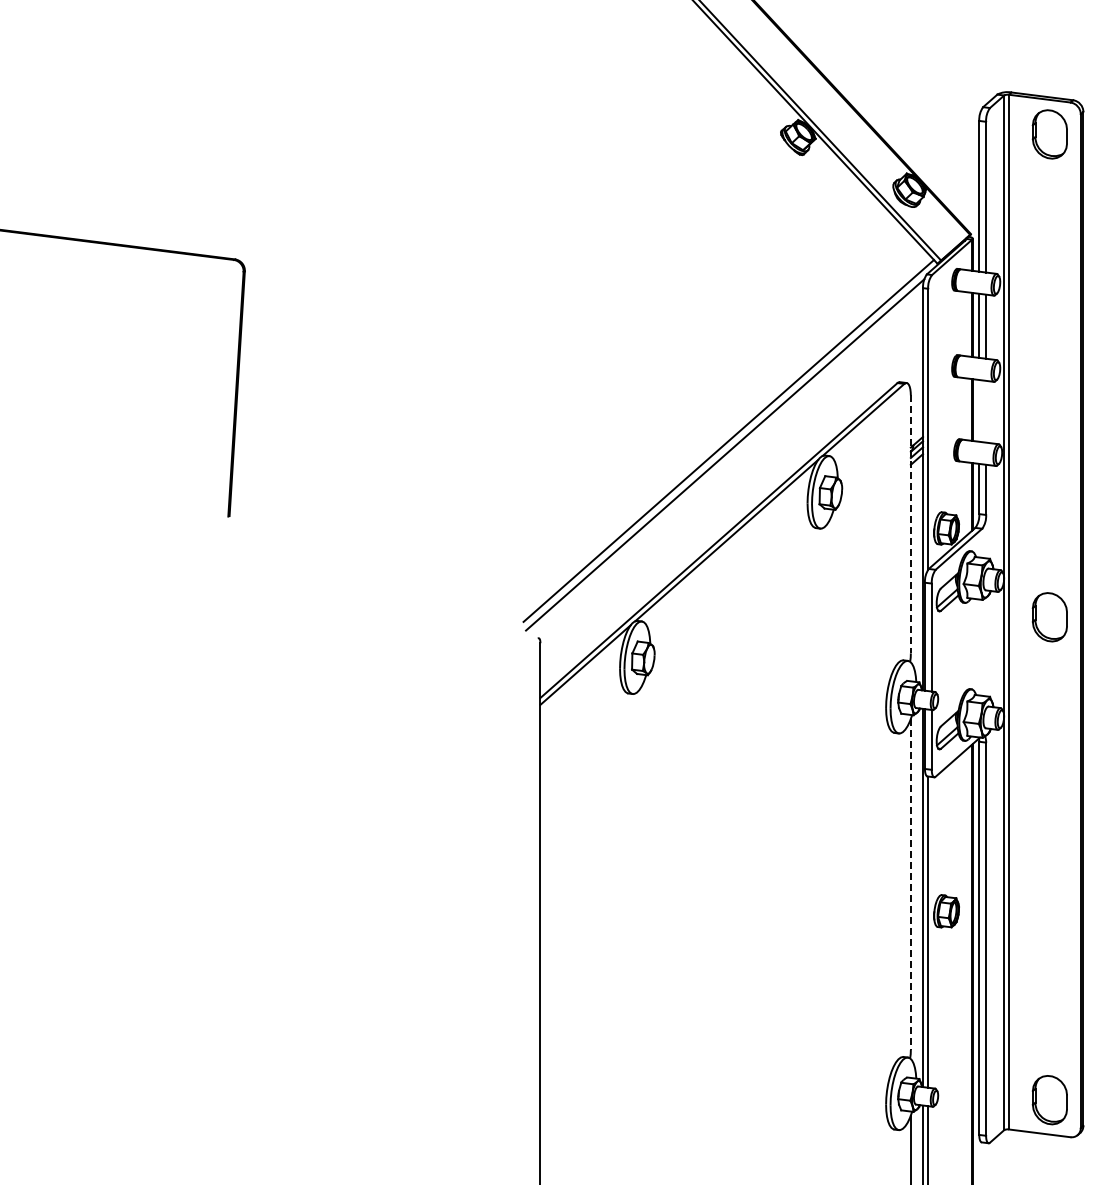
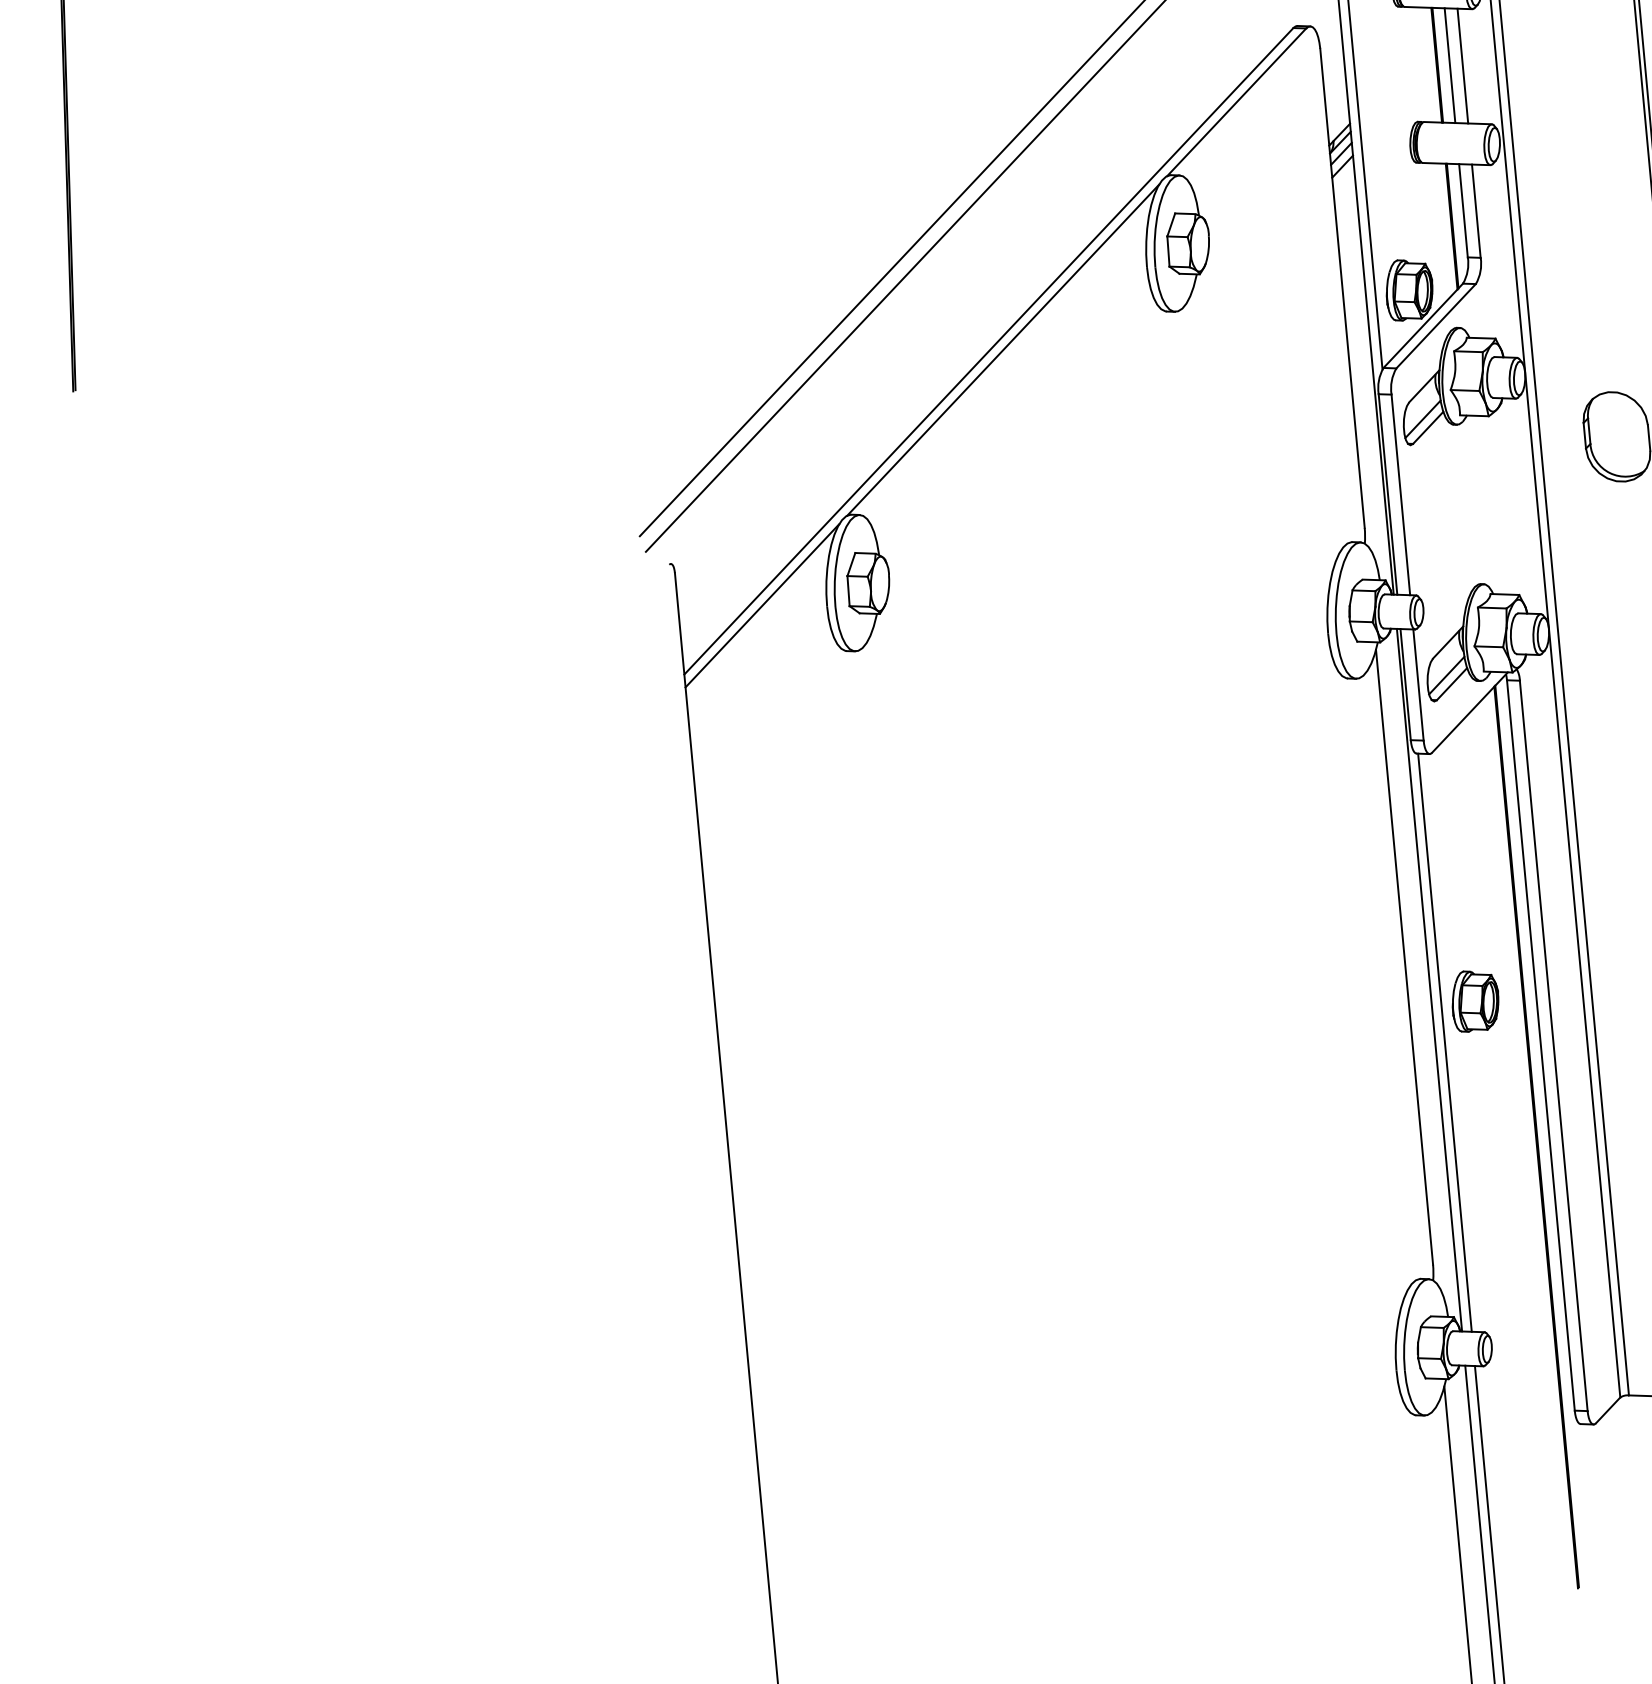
line: (979, 410) -> (1450, 64), added
line: (986, 411) -> (1463, 65), added
line: (910, 524) -> (1341, 288), dashed -> solid
line: (910, 885) -> (1404, 959), dashed -> solid

